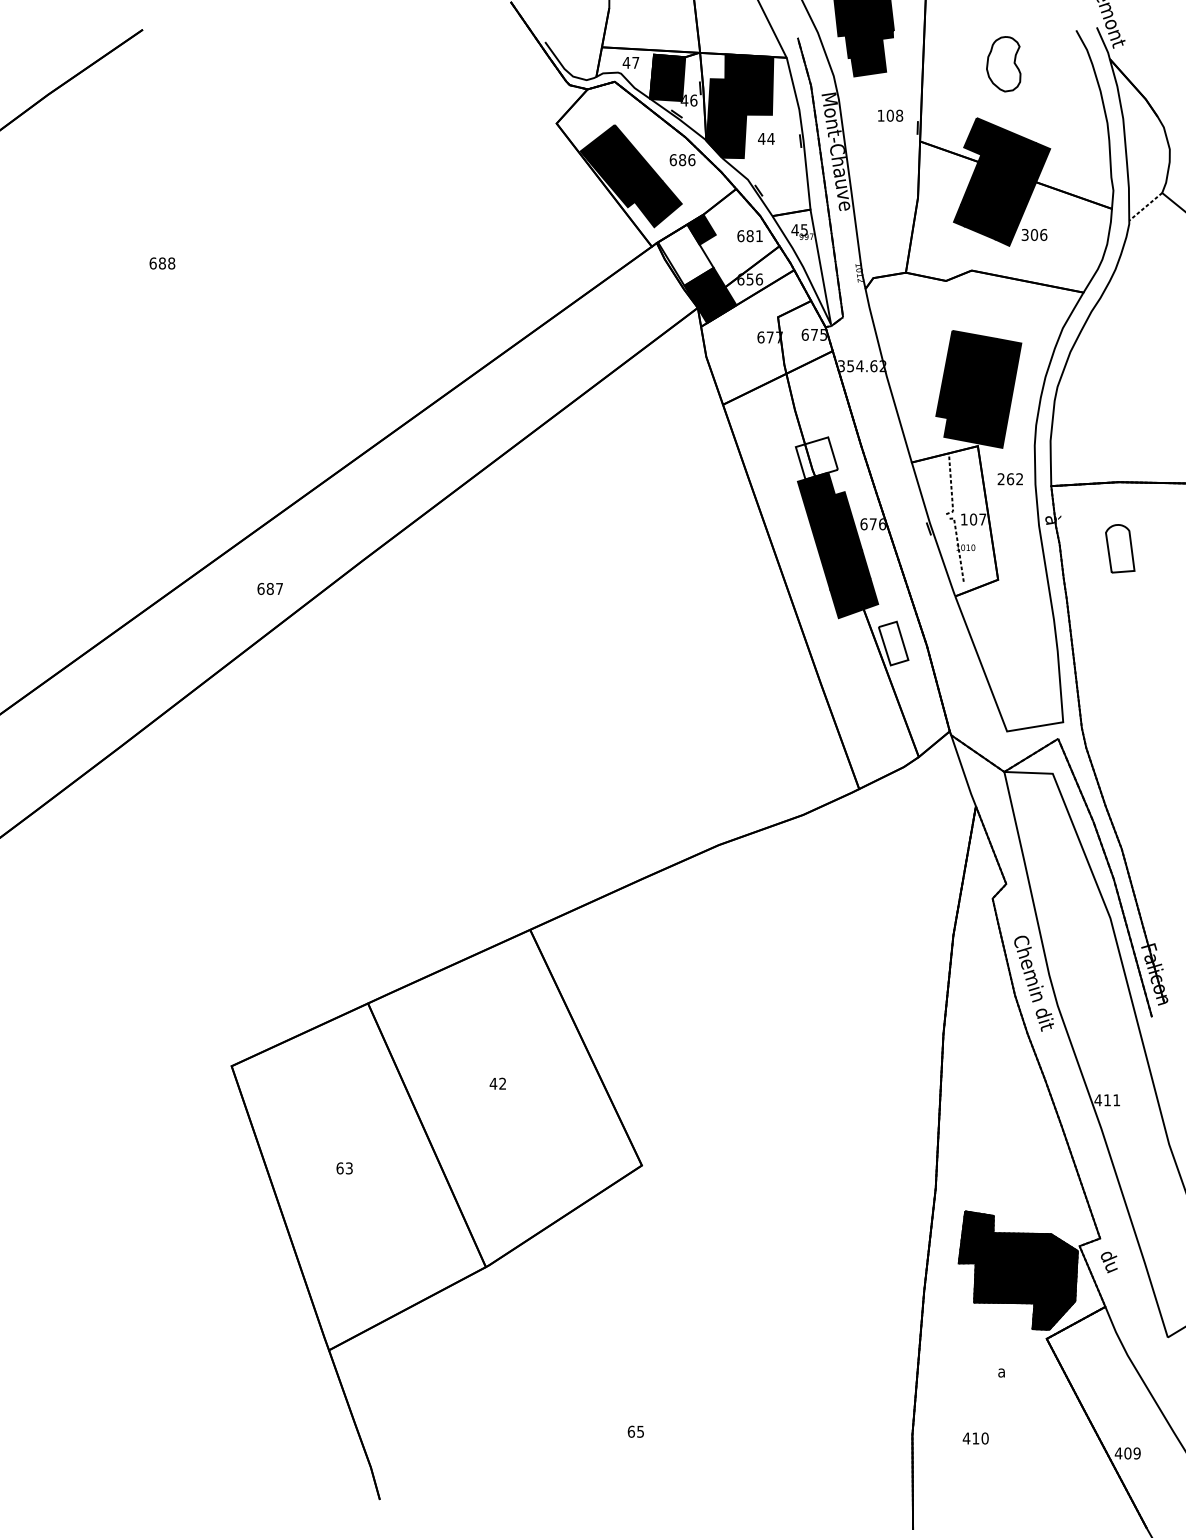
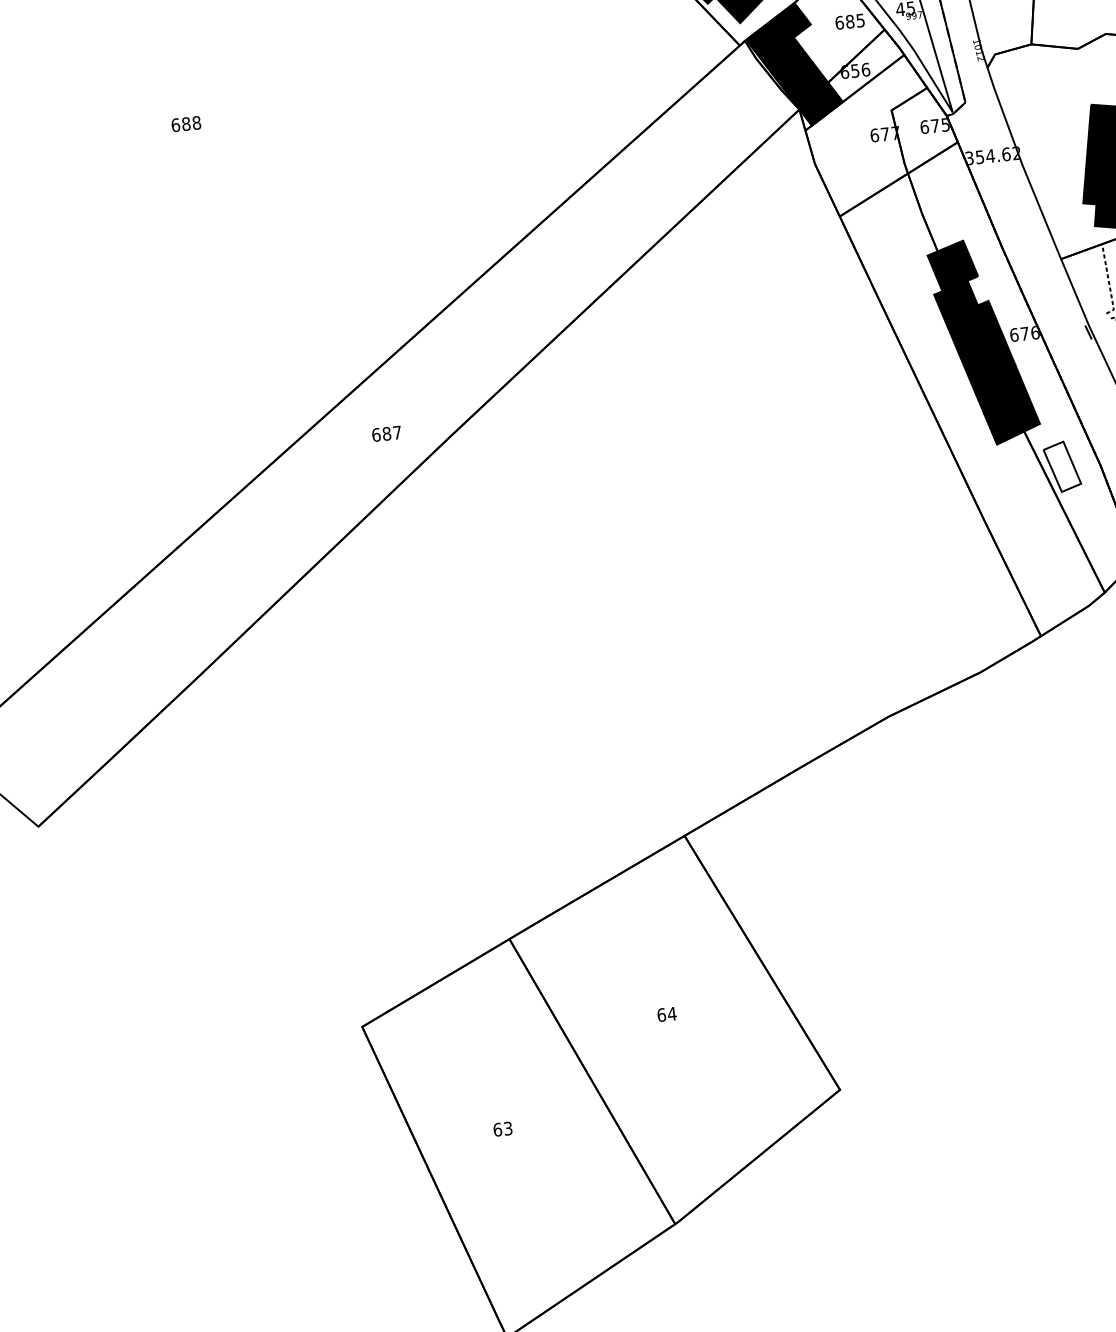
text: (759, 236) -> (860, 21), 681 -> 685
fill: (685, 254) -> (778, 50), added
fill: (816, 458) -> (952, 266), added
text: (269, 588) -> (385, 433), moved
text: (497, 1083) -> (666, 1014), 42 -> 64

